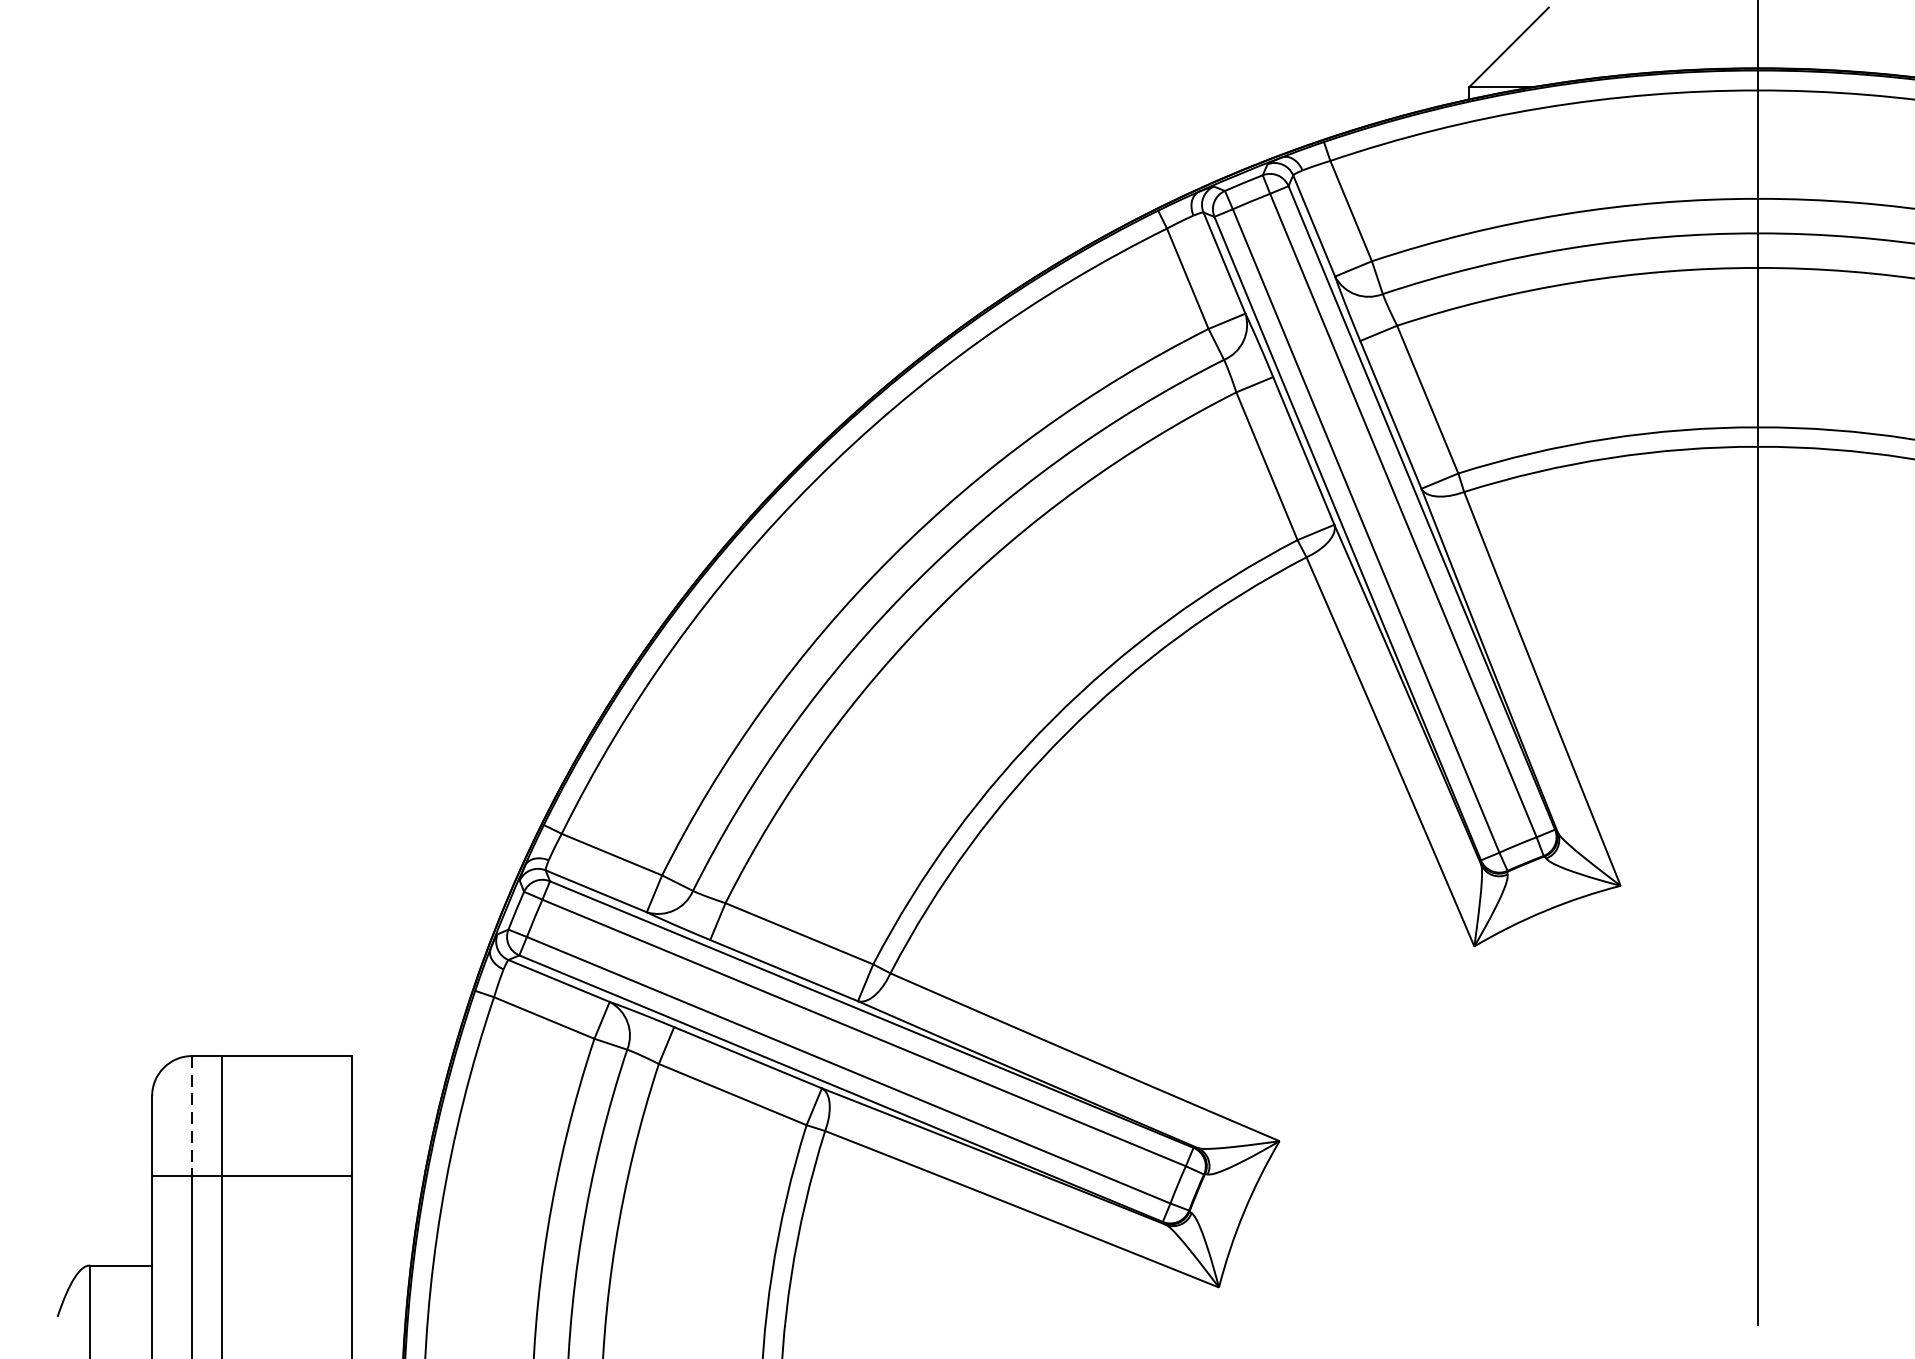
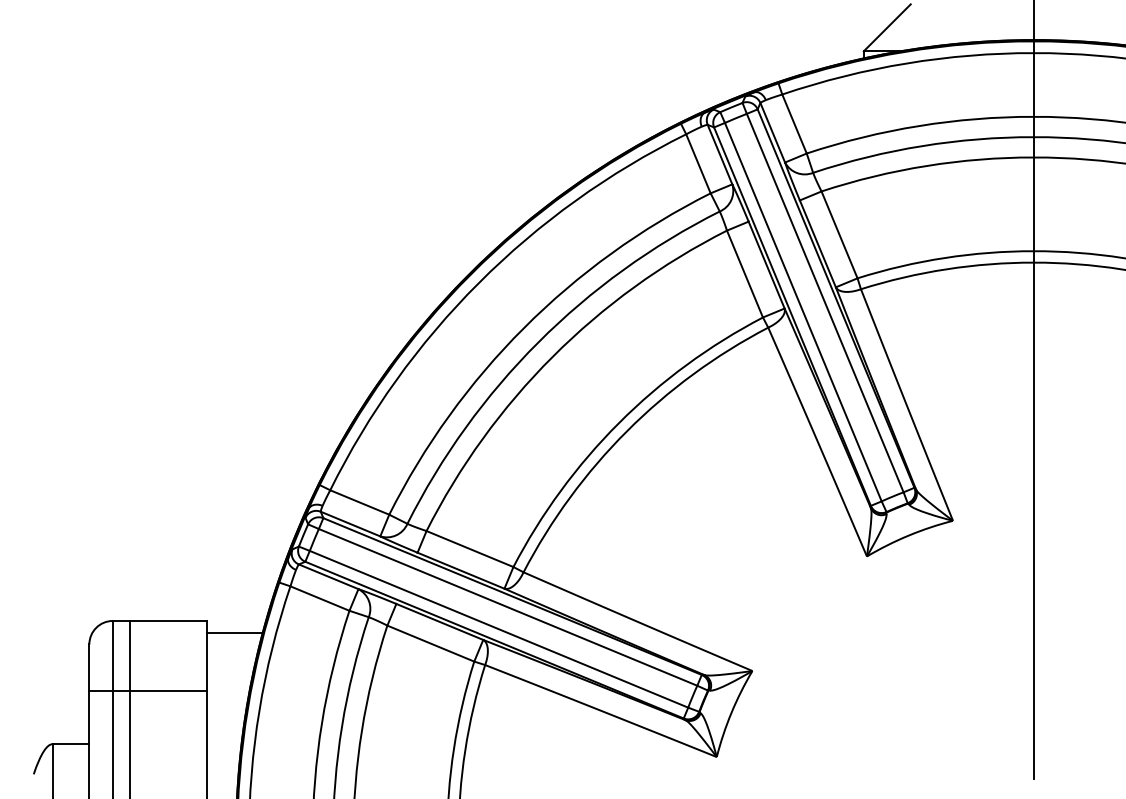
line: (398, 1075) -> (234, 632), added
line: (191, 1116) -> (112, 656), dashed -> solid

